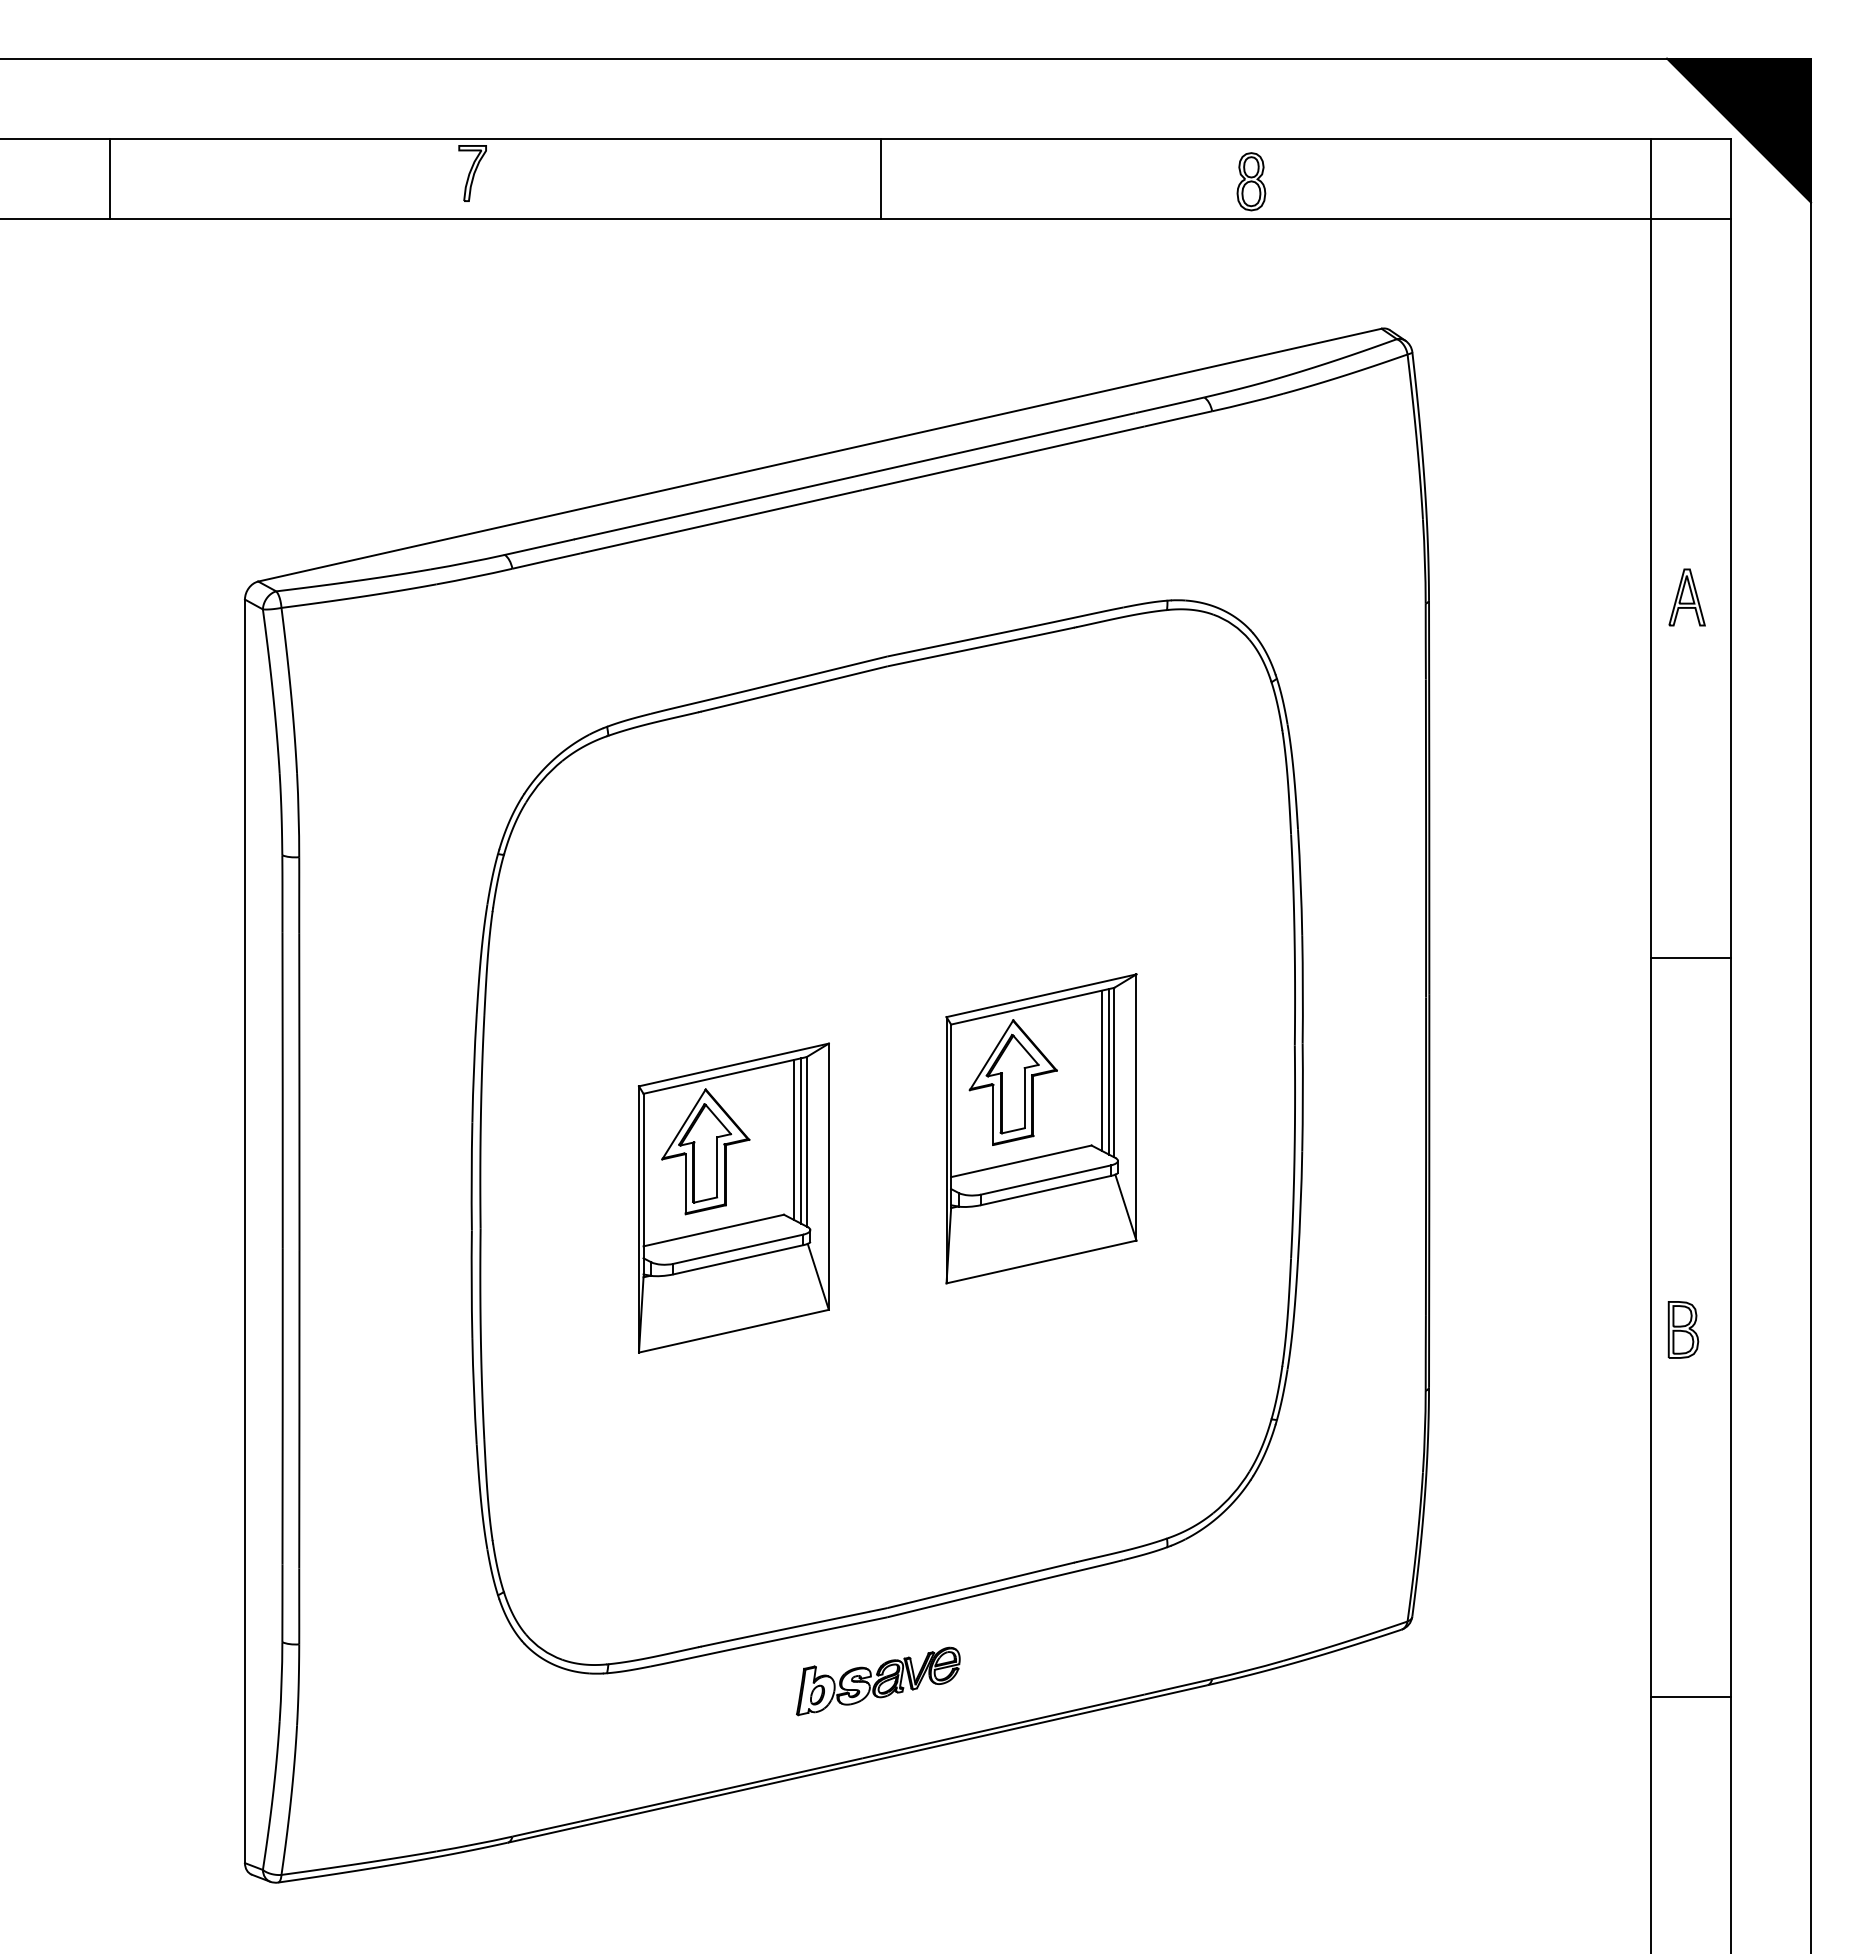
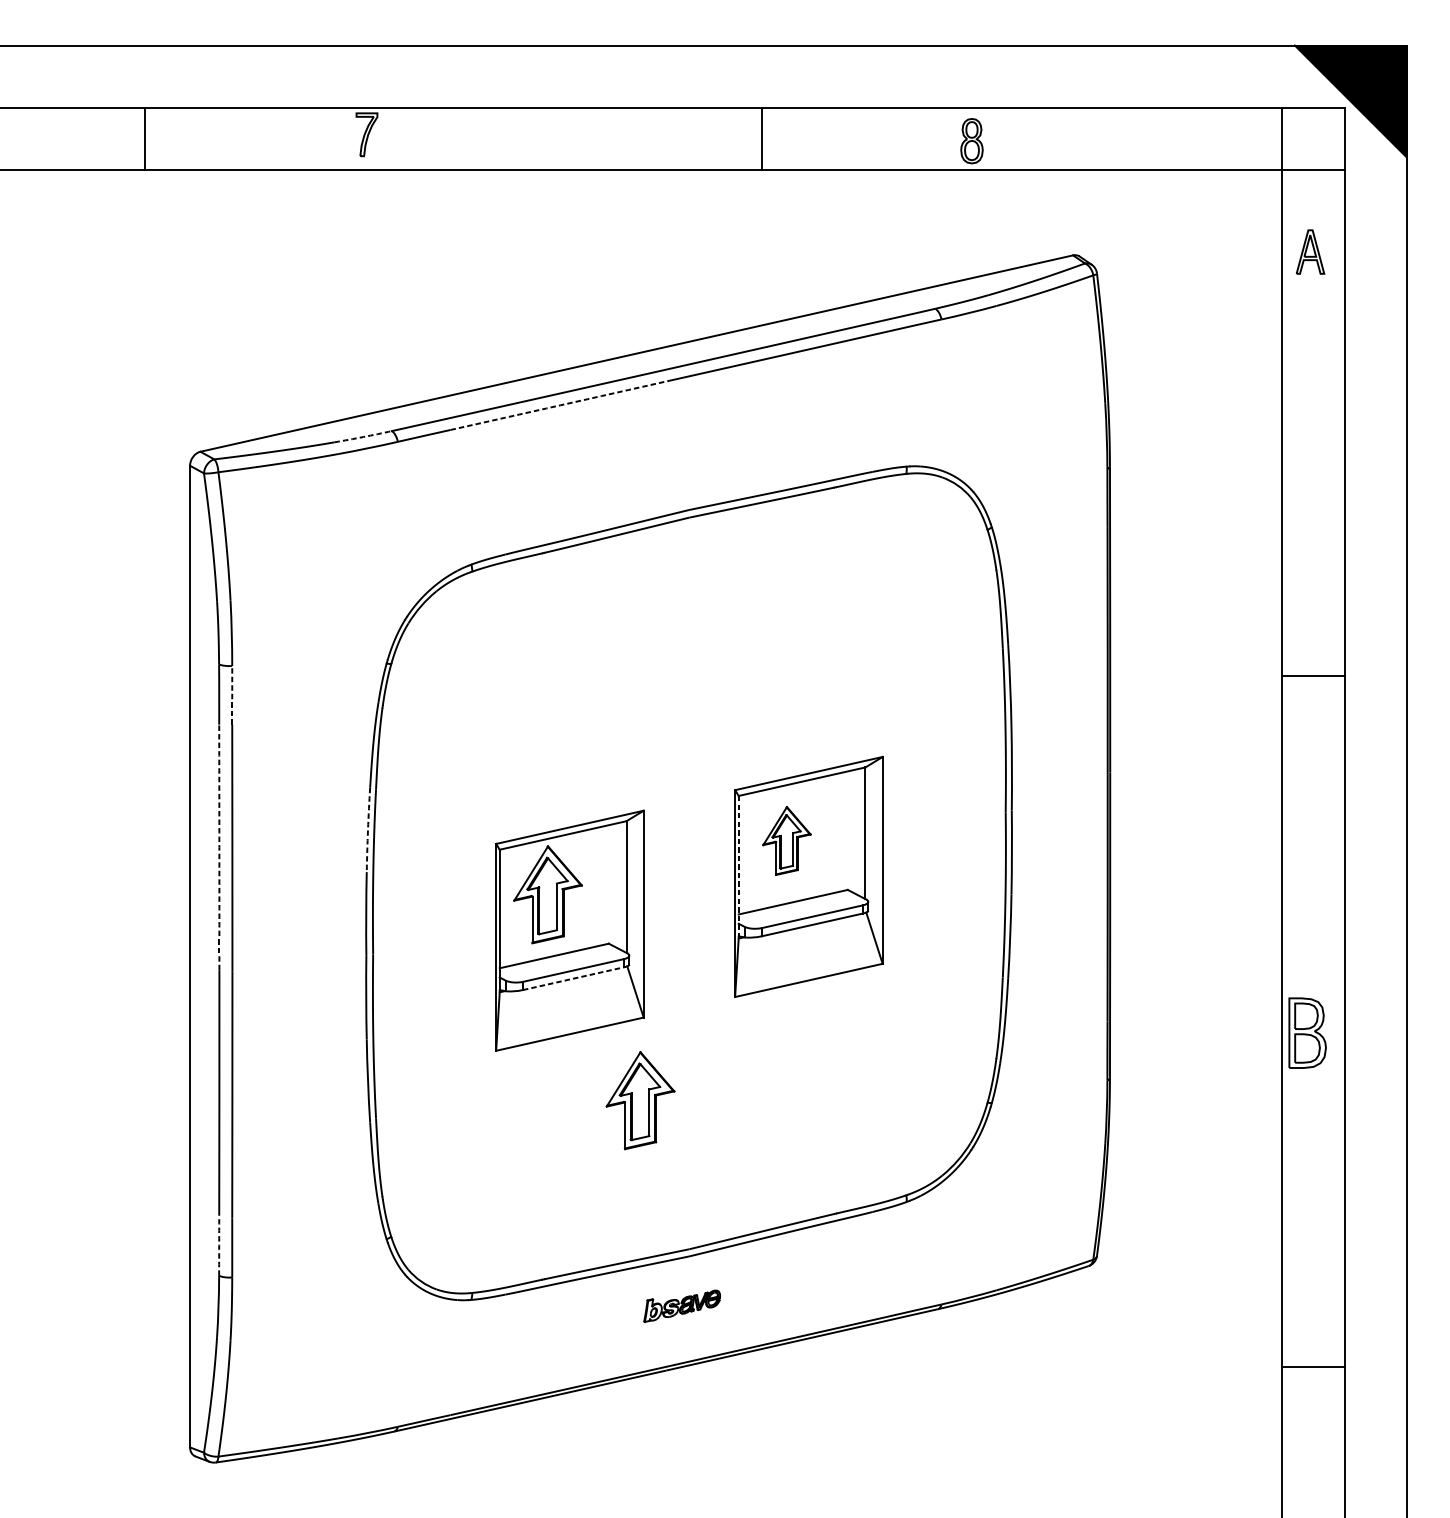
line: (110, 178) -> (145, 138), moved
line: (880, 178) -> (761, 138), moved
arc: (721, 521) -> (560, 405), solid -> dashed
arc: (467, 562) -> (362, 436), solid -> dashed
part: (1686, 597) -> (1310, 252), moved
line: (299, 895) -> (232, 695), solid -> dashed
line: (1691, 957) -> (1313, 675), moved
arc: (474, 1068) -> (368, 830), solid -> dashed
line: (1102, 1070) -> (856, 831), removed
line: (1109, 1071) -> (861, 832), removed
part: (1012, 1082) -> (786, 840), size x0.7
arc: (282, 1090) -> (219, 847), solid -> dashed
line: (951, 1116) -> (738, 867), solid -> dashed
line: (794, 1139) -> (617, 885), removed
line: (801, 1140) -> (622, 886), removed
line: (738, 1259) -> (573, 978), solid -> dashed
part: (1683, 1329) -> (1307, 1032), size x1.6
part: (824, 1416) -> (640, 1100), added
arc: (282, 1603) -> (219, 1245), solid -> dashed
part: (878, 1681) -> (682, 1306), size x0.6
line: (1691, 1696) -> (1313, 1366), moved

